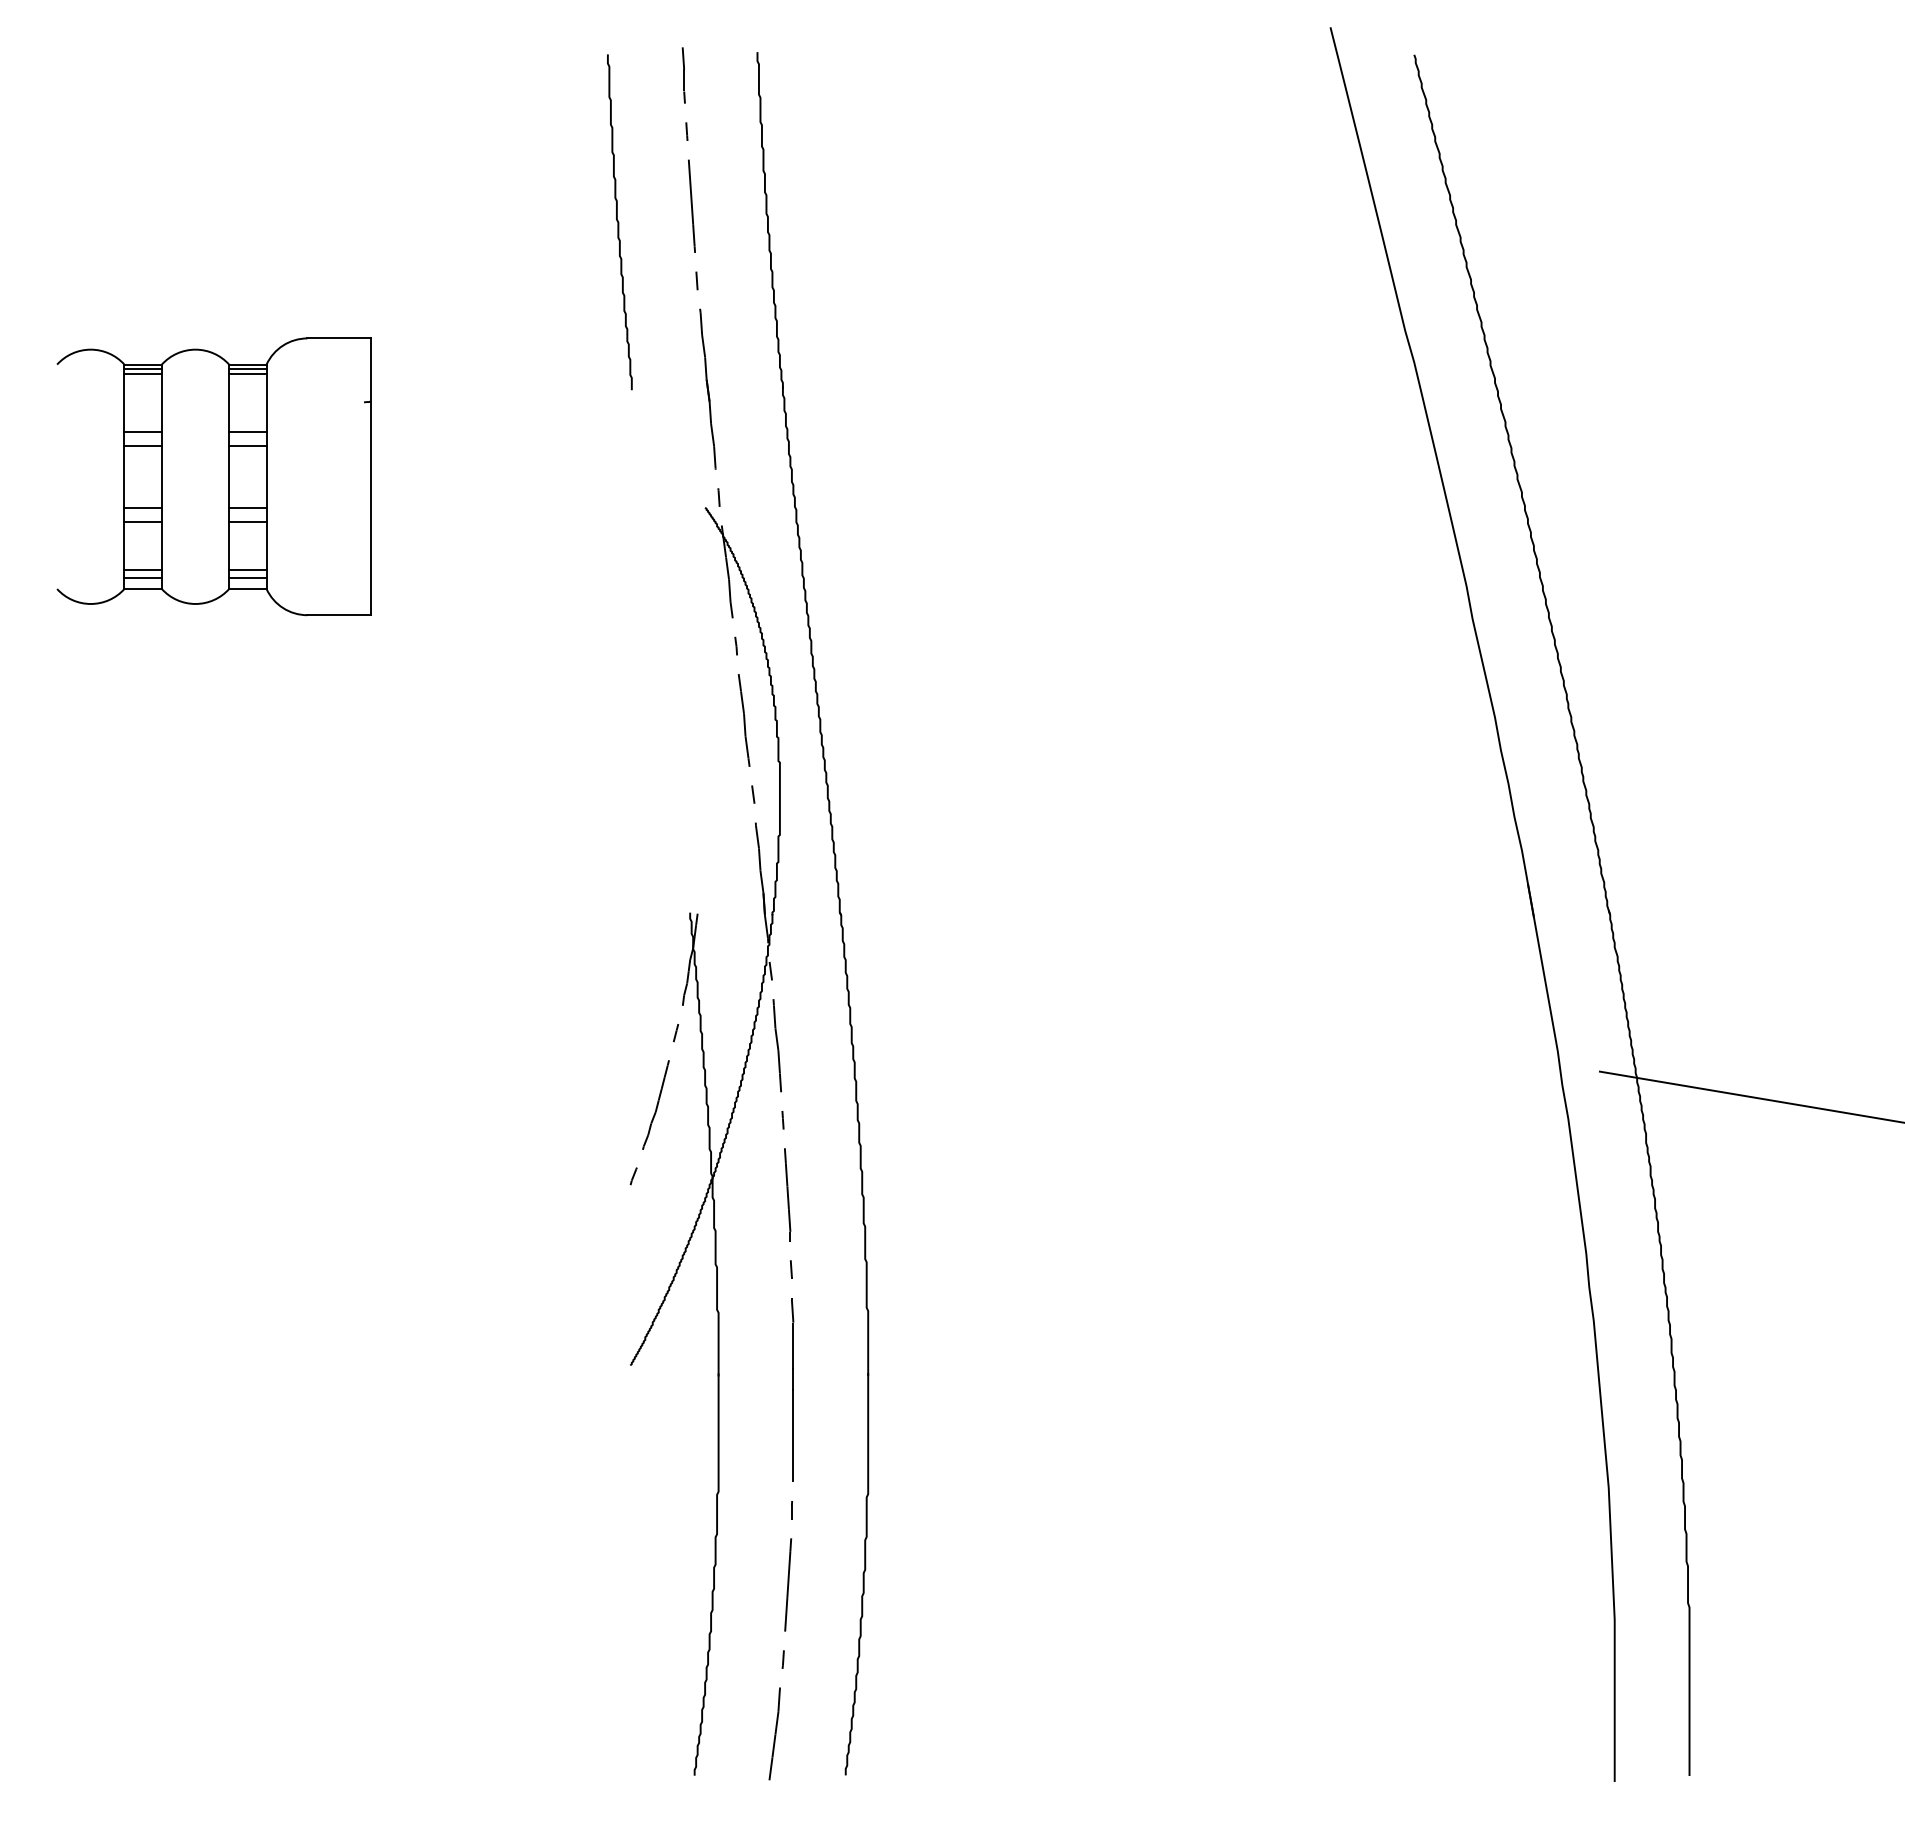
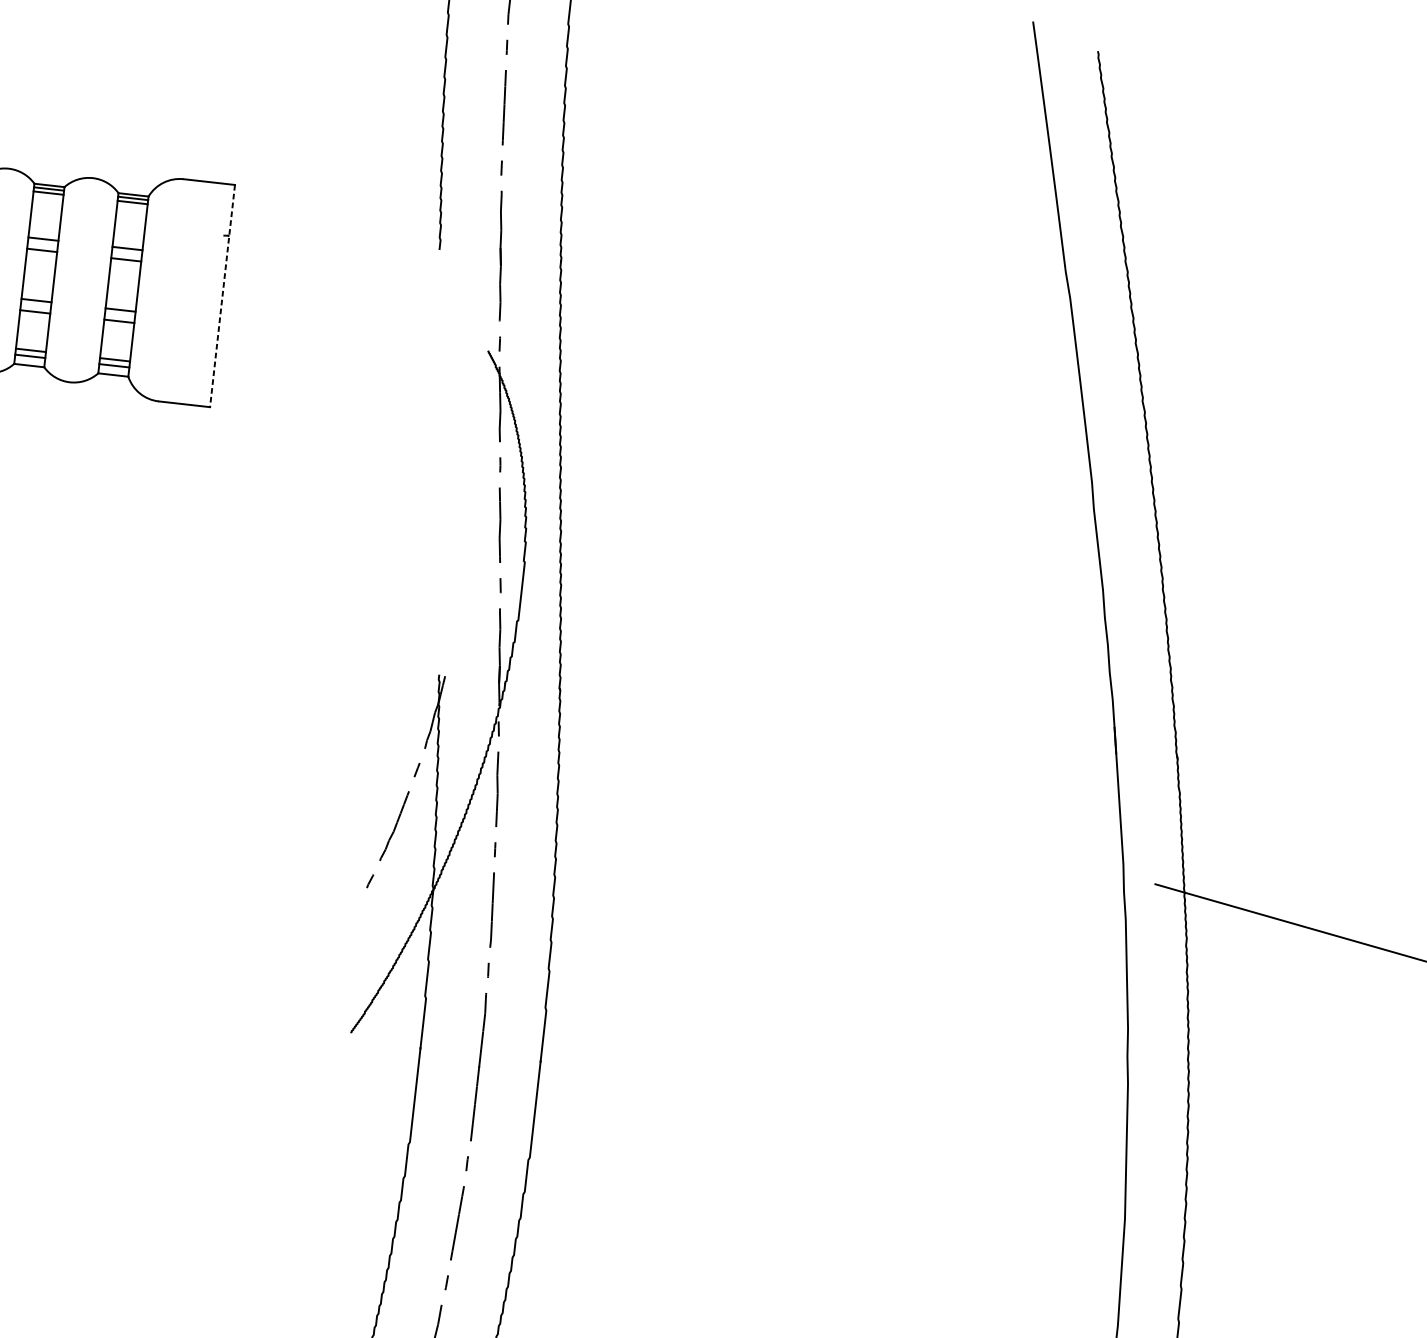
line: (371, 477) -> (222, 296), solid -> dashed

